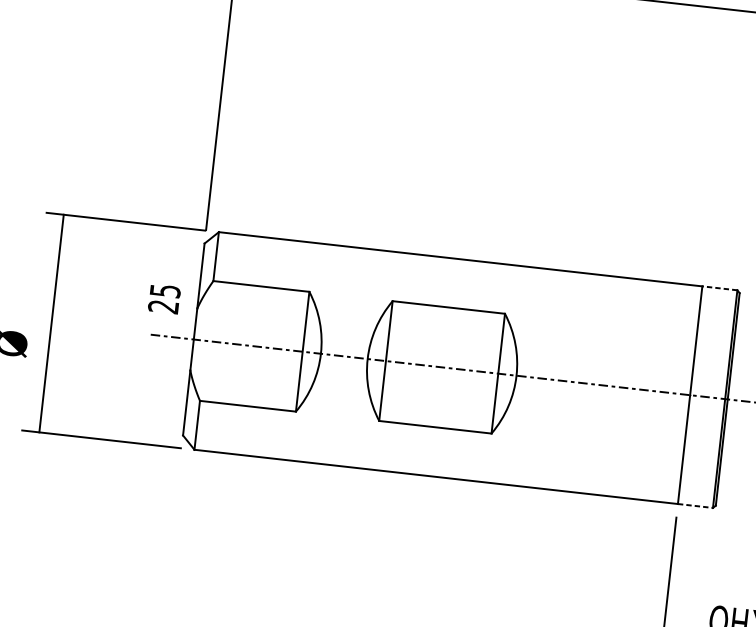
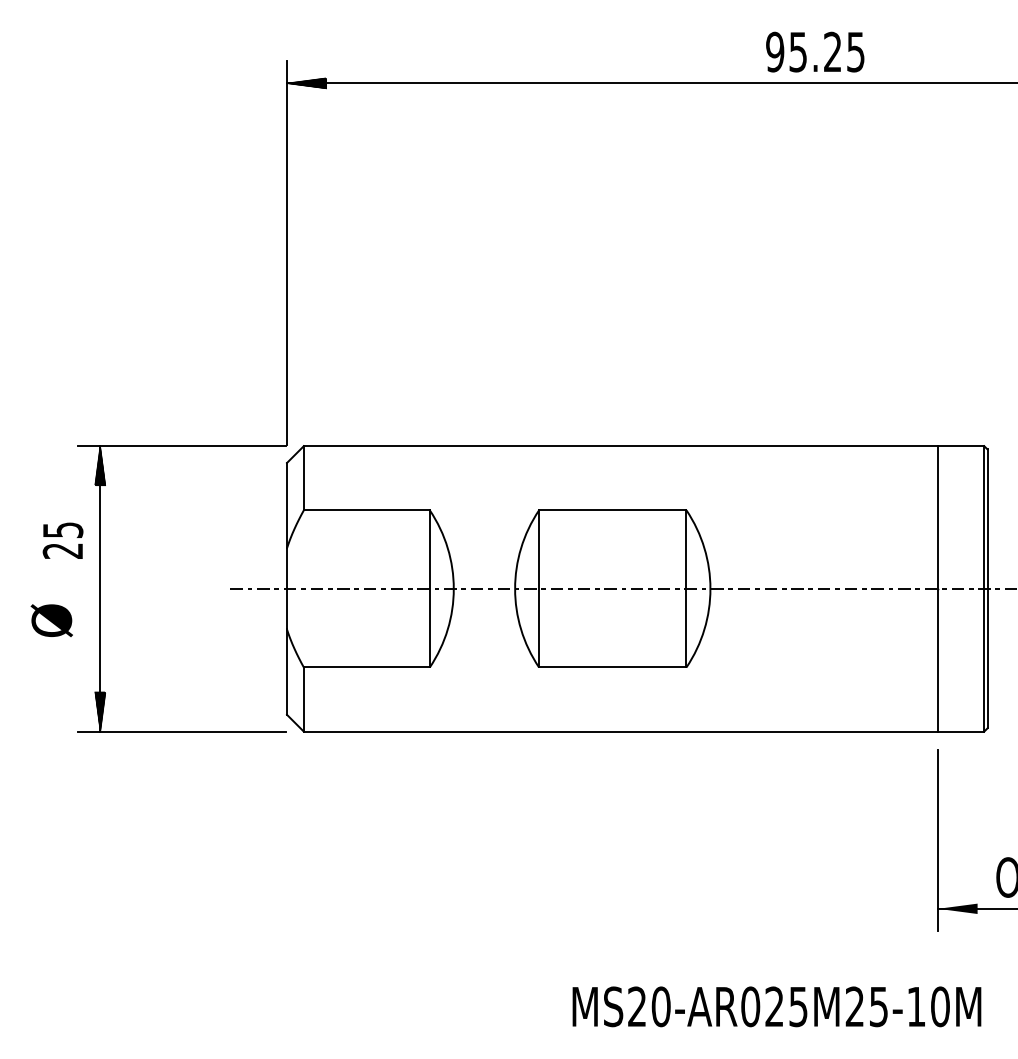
hatch: (62, 229) -> (100, 465), added
line: (720, 288) -> (961, 446), dashed -> solid
text: (164, 298) -> (62, 540), moved
hatch: (41, 417) -> (100, 711), added
line: (695, 505) -> (961, 731), dashed -> solid

